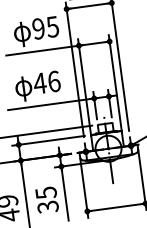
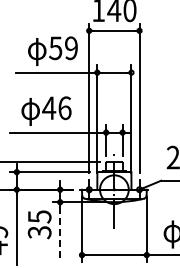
text: (45, 28) -> (63, 48), 95 -> 59
line: (65, 195) -> (60, 234), solid -> dashed
text: (46, 199) -> (39, 224), moved

